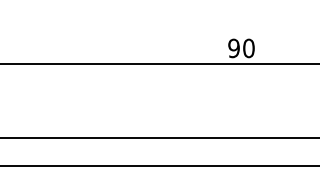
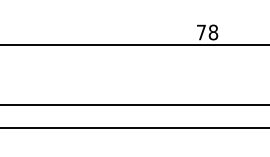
text: (241, 48) -> (207, 32), 90 -> 78

